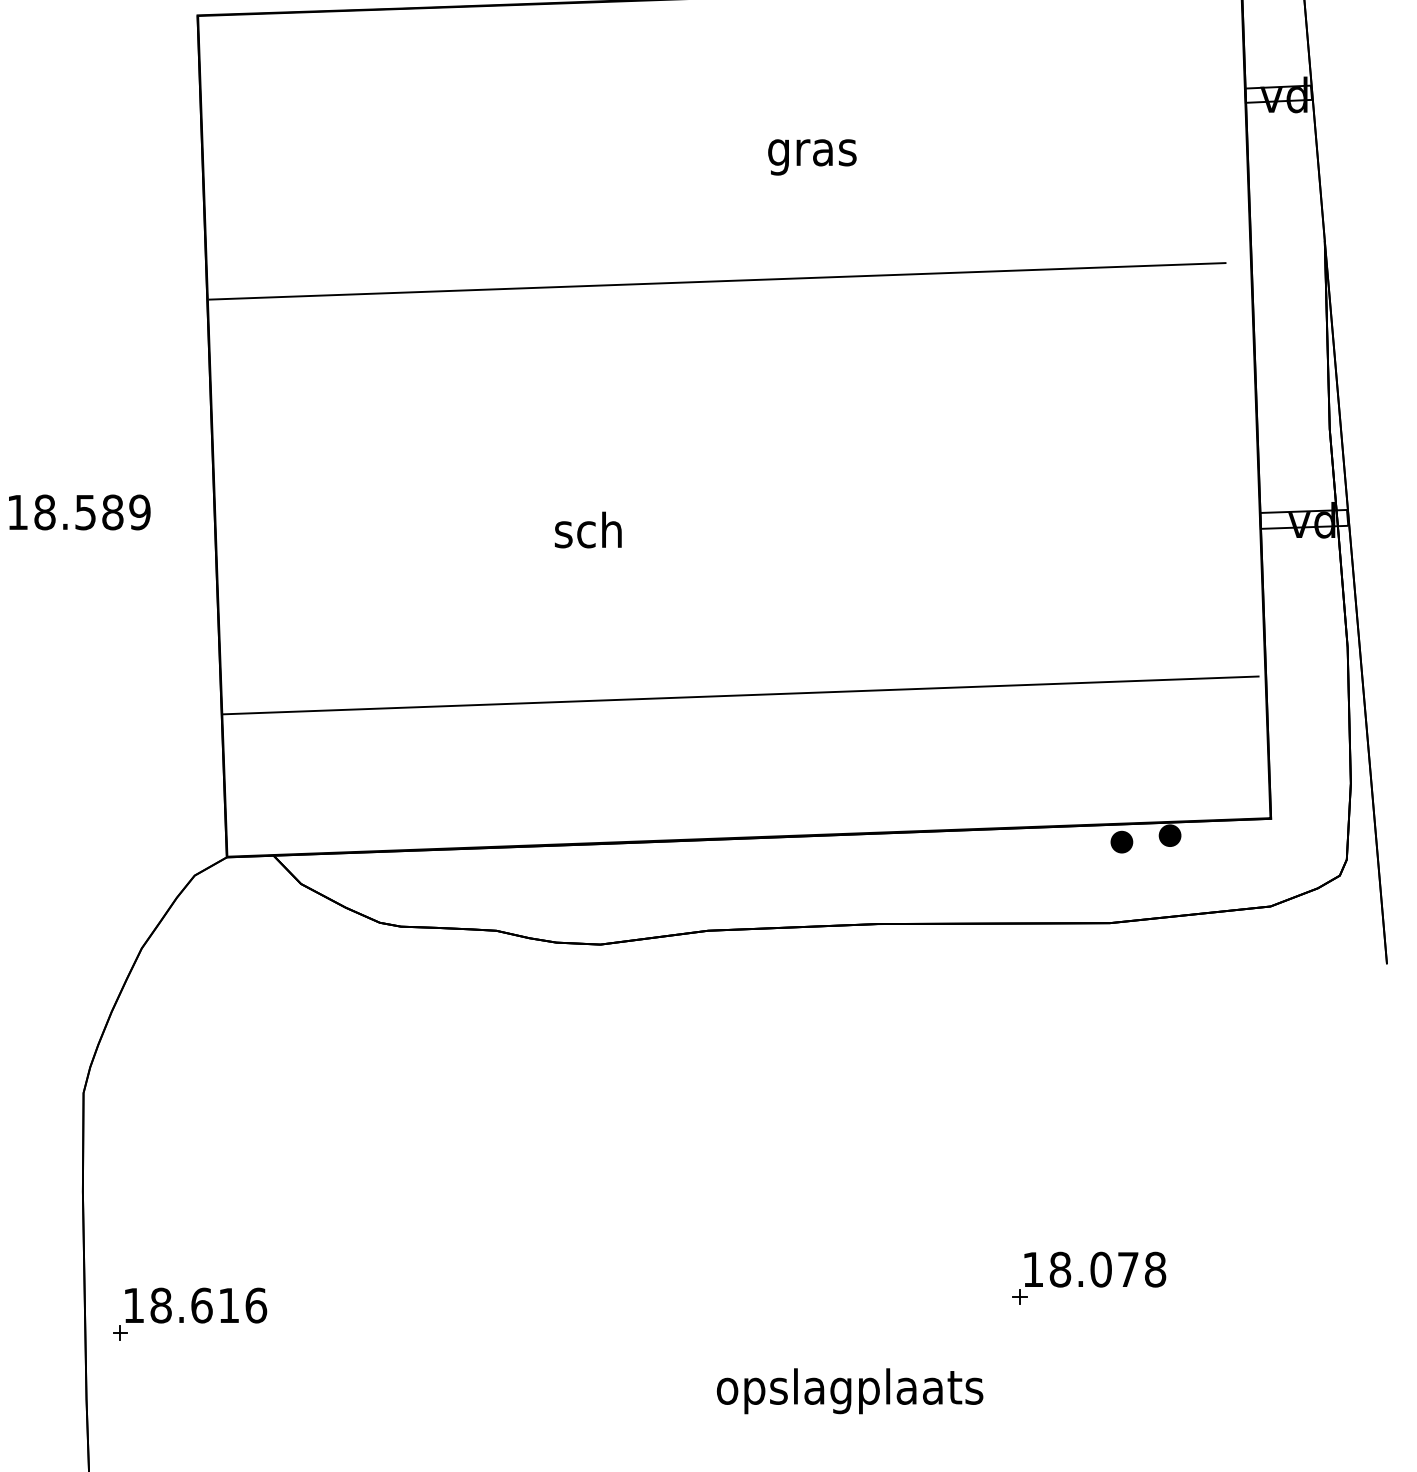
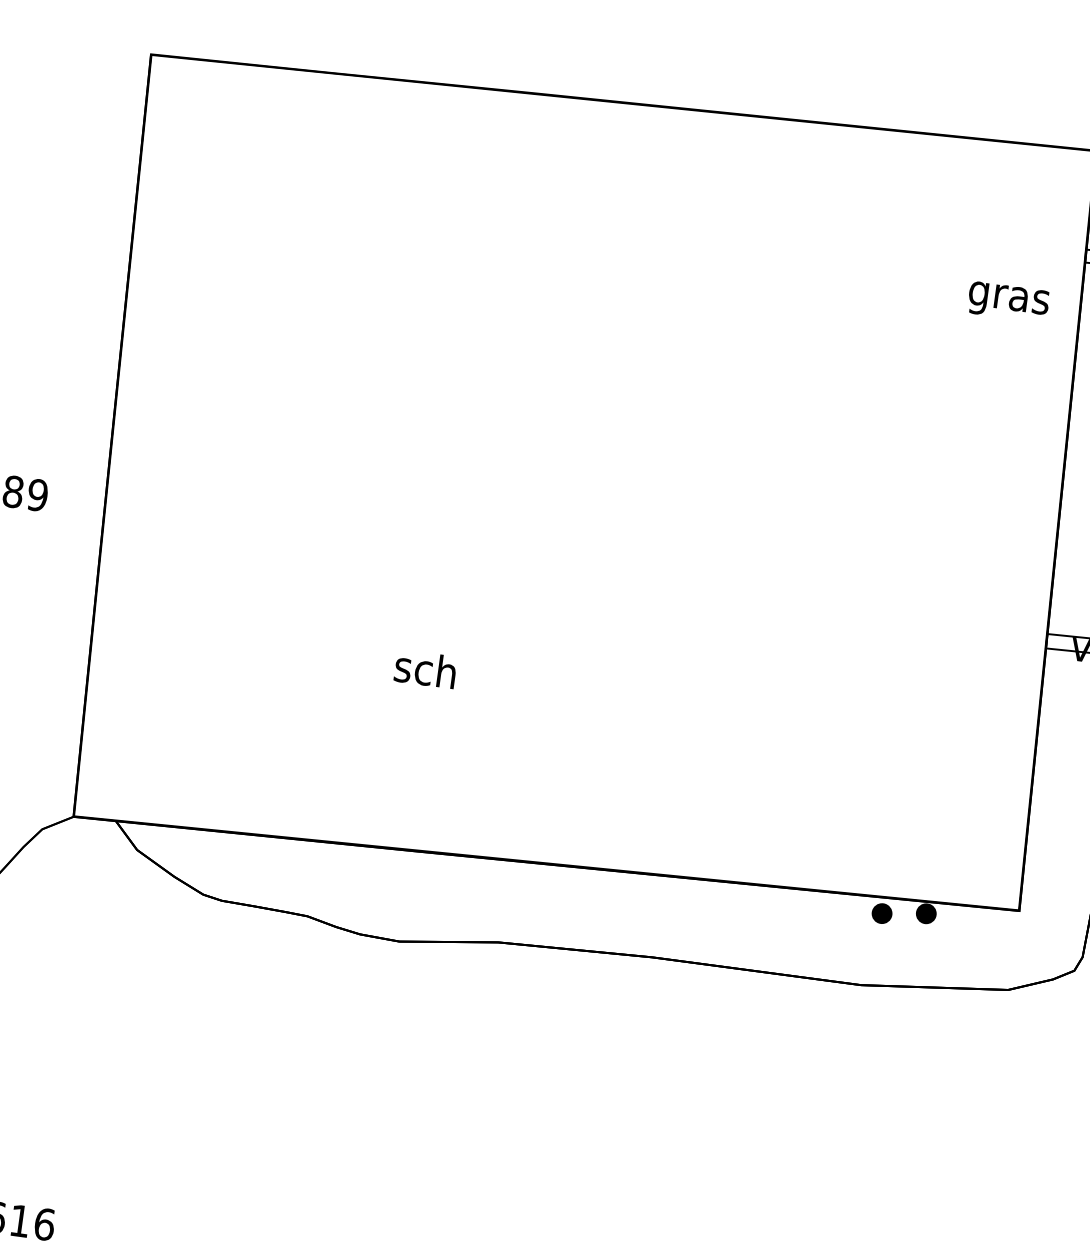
text: (812, 157) -> (1008, 302), moved
line: (717, 281) -> (586, 358), removed
text: (588, 529) -> (425, 668), moved
line: (740, 695) -> (556, 734), removed

